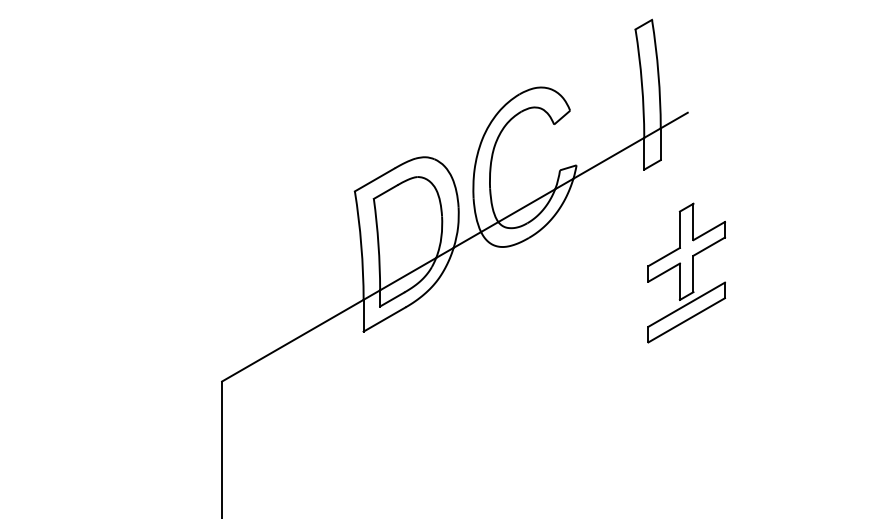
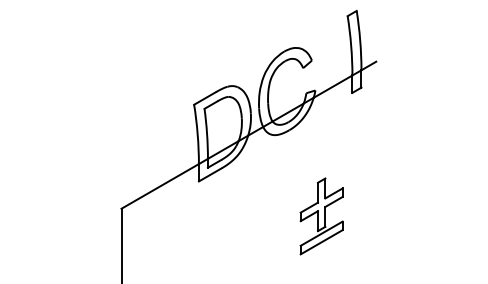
part: (686, 273) -> (321, 216), moved

